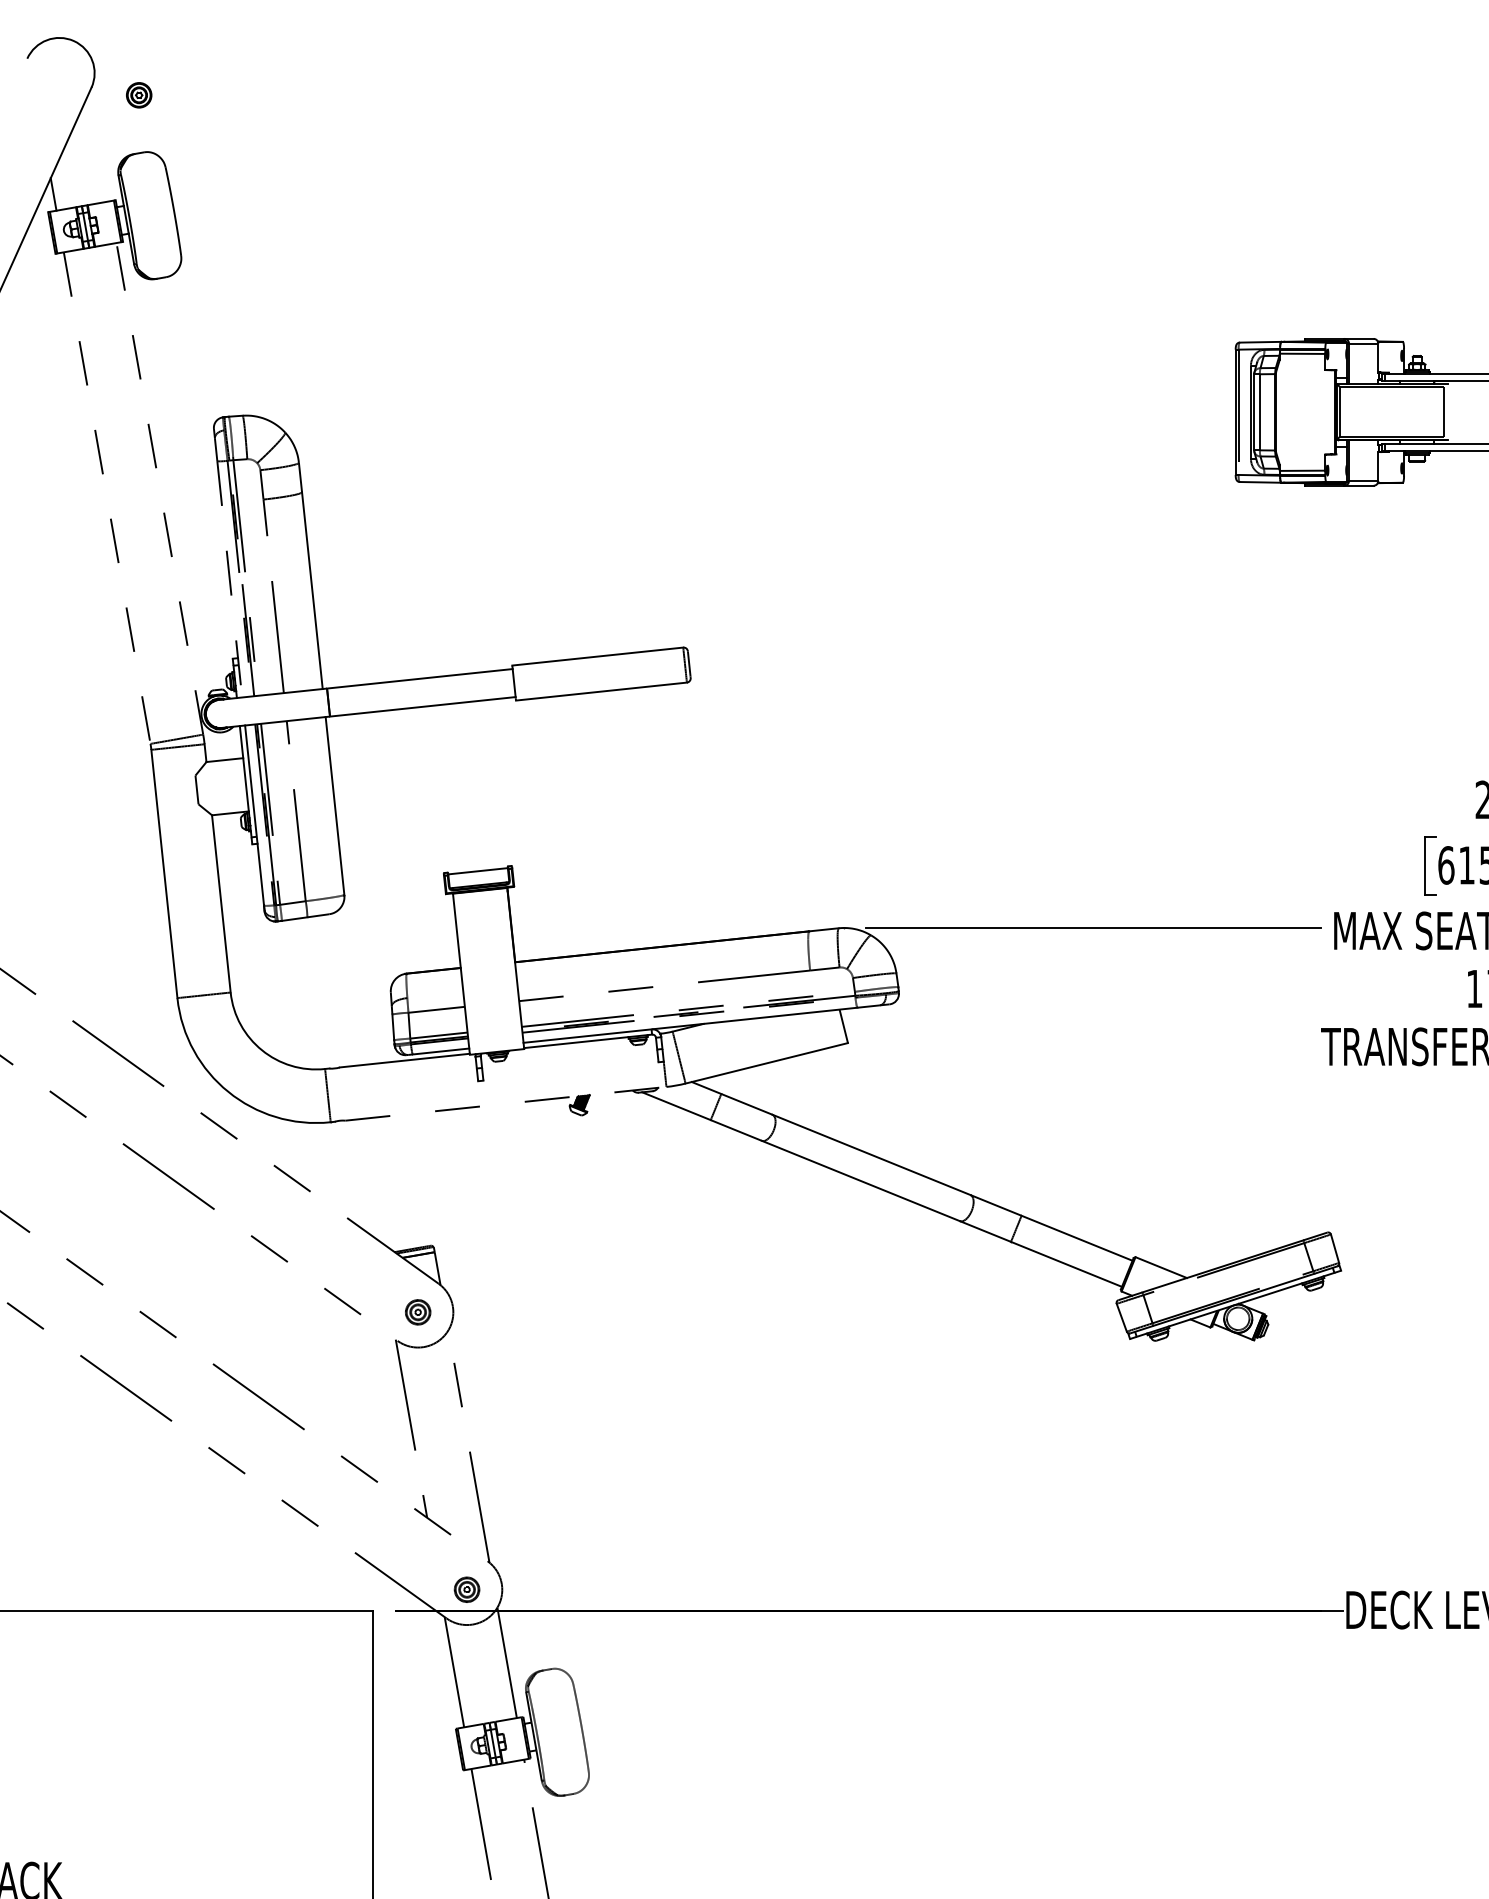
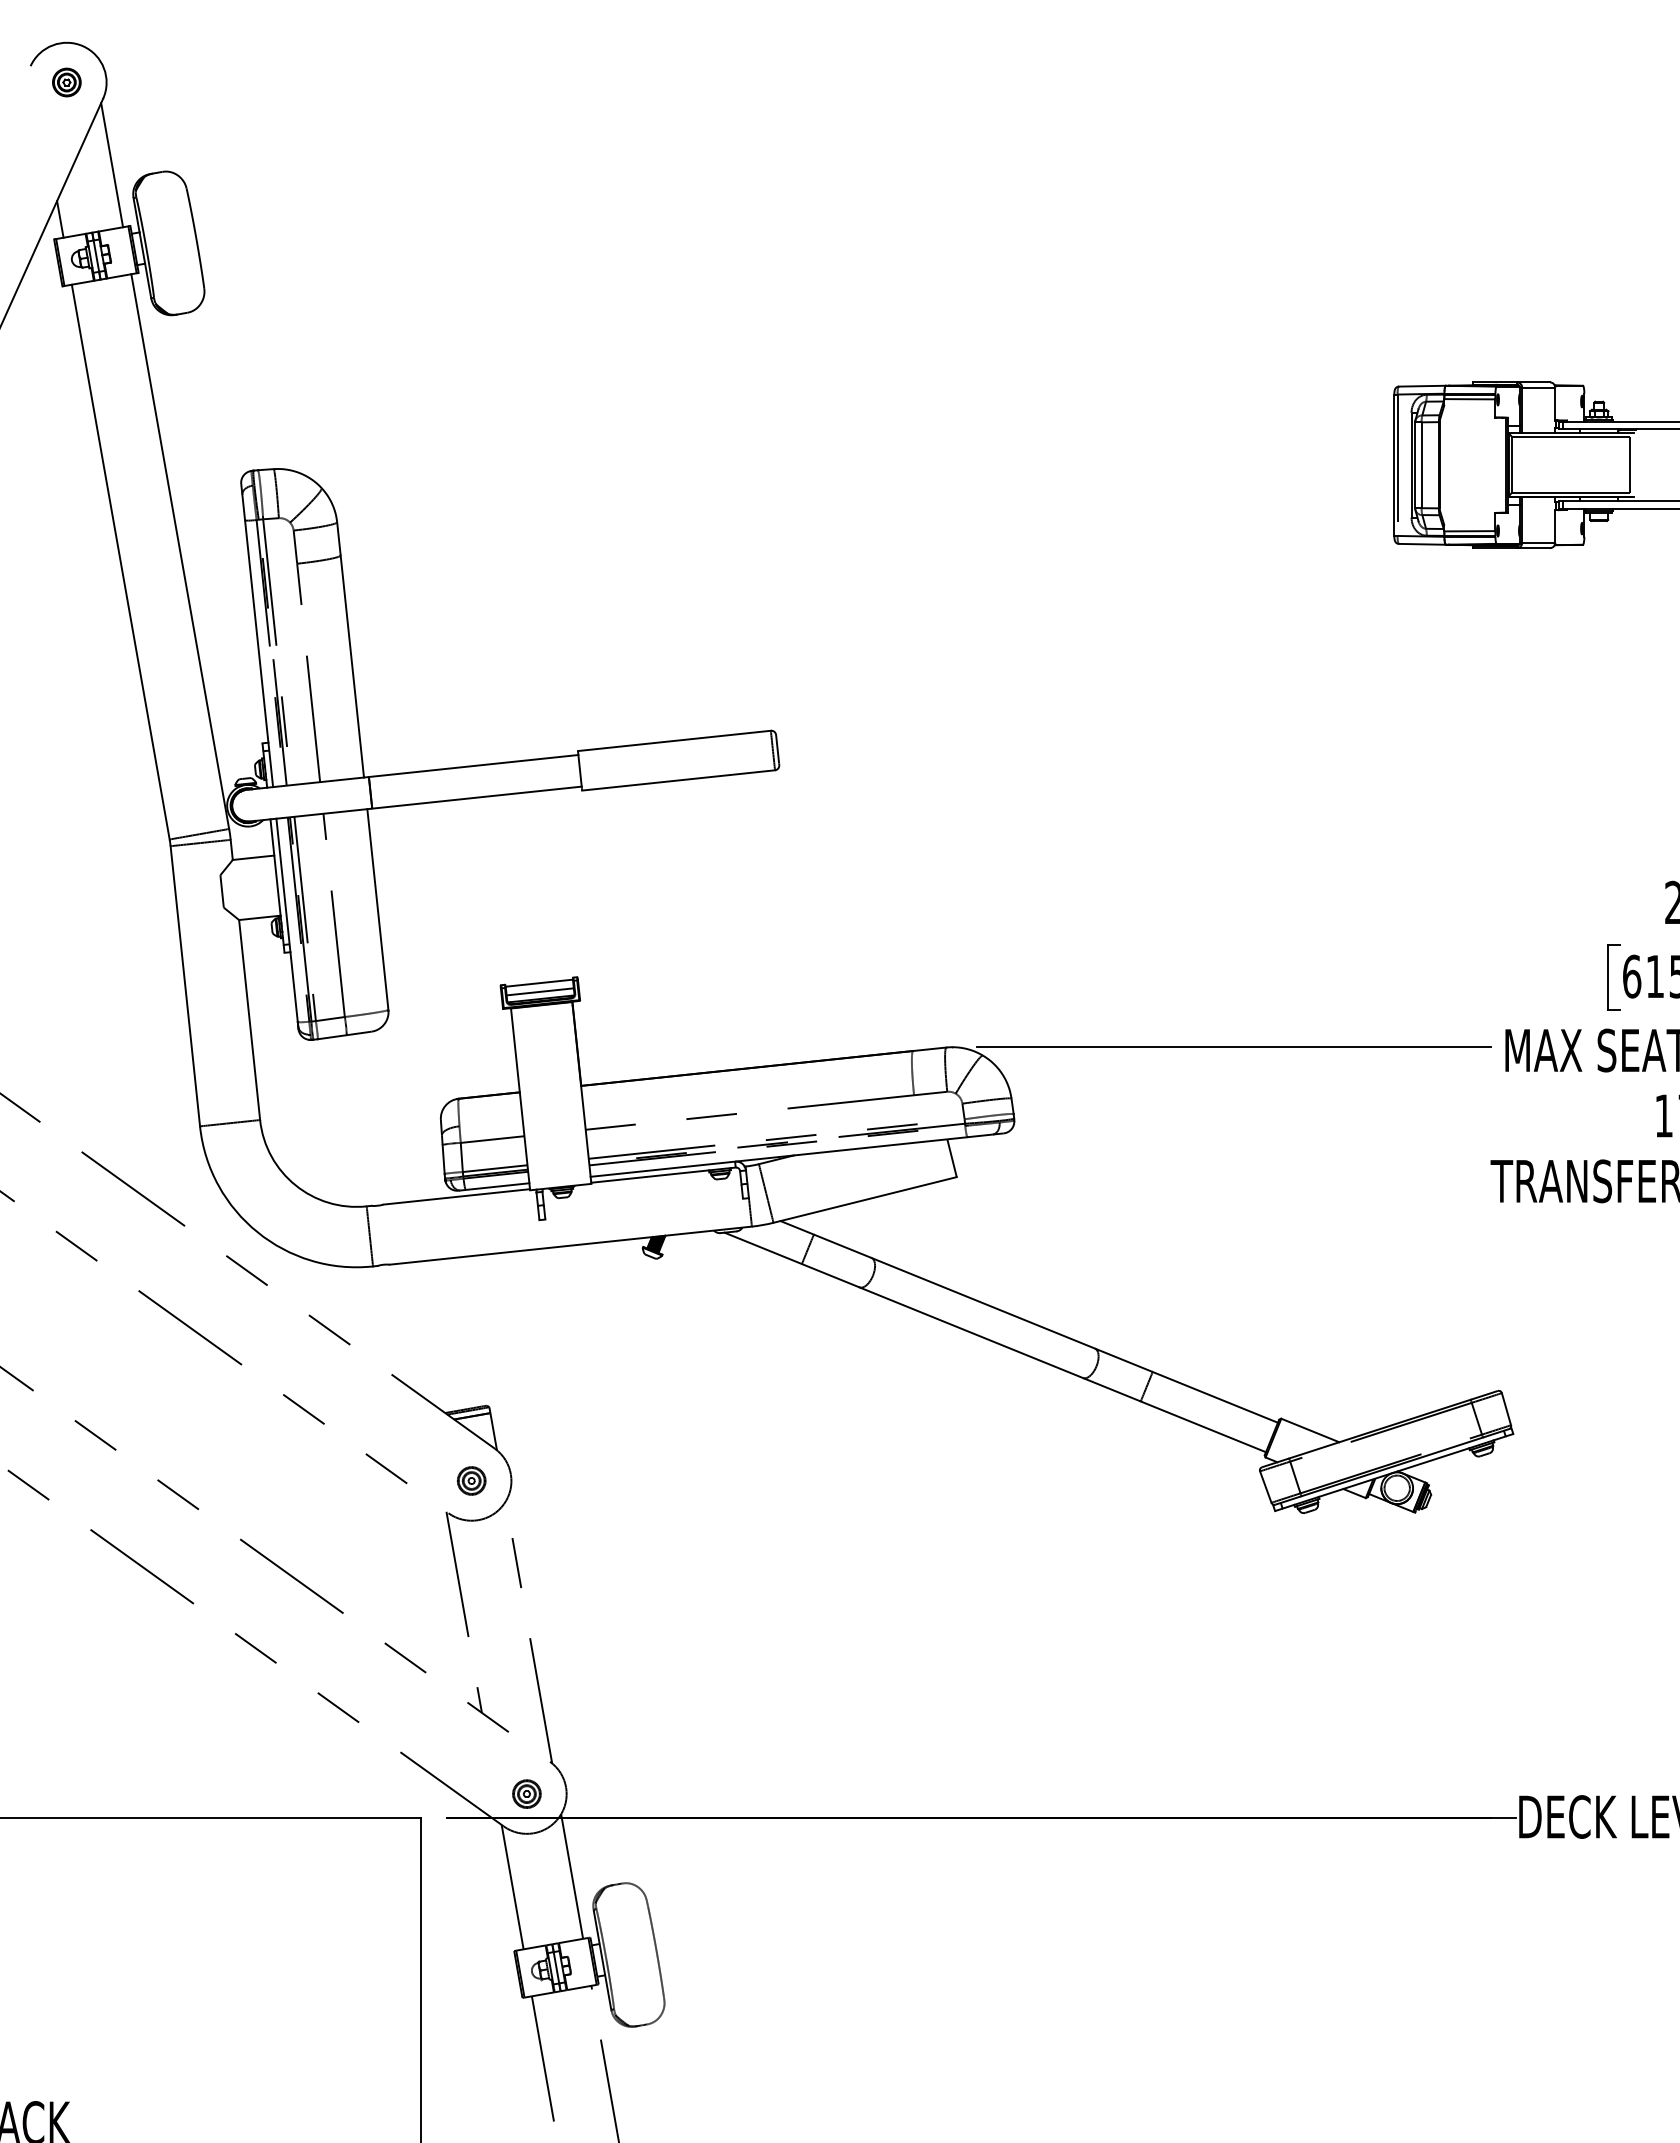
part: (138, 95) -> (66, 82), moved
line: (99, 146) -> (112, 165), added
line: (160, 488) -> (180, 551), dashed -> solid
line: (106, 498) -> (120, 562), dashed -> solid
line: (230, 579) -> (259, 654), dashed -> solid
line: (478, 878) -> (539, 991), added
line: (506, 1103) -> (571, 1245), dashed -> solid

